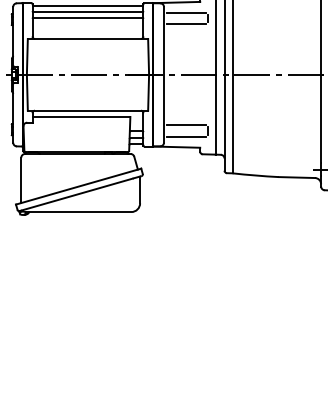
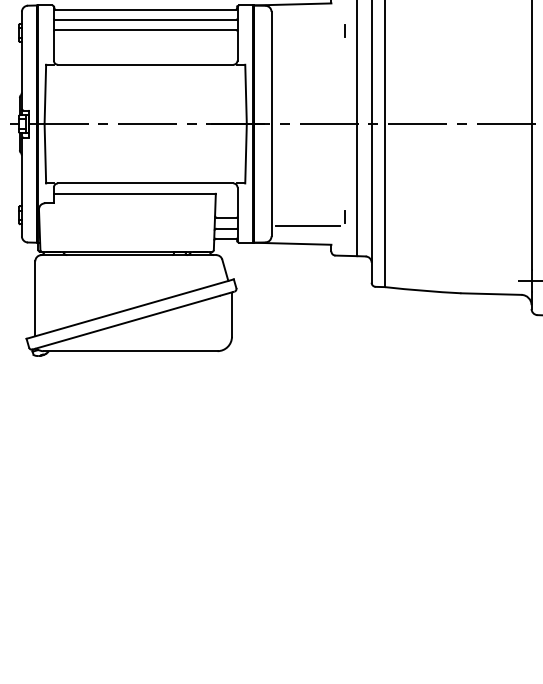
line: (185, 13) -> (307, 22), removed
line: (185, 24) -> (307, 40), removed
line: (185, 125) -> (307, 207), removed

